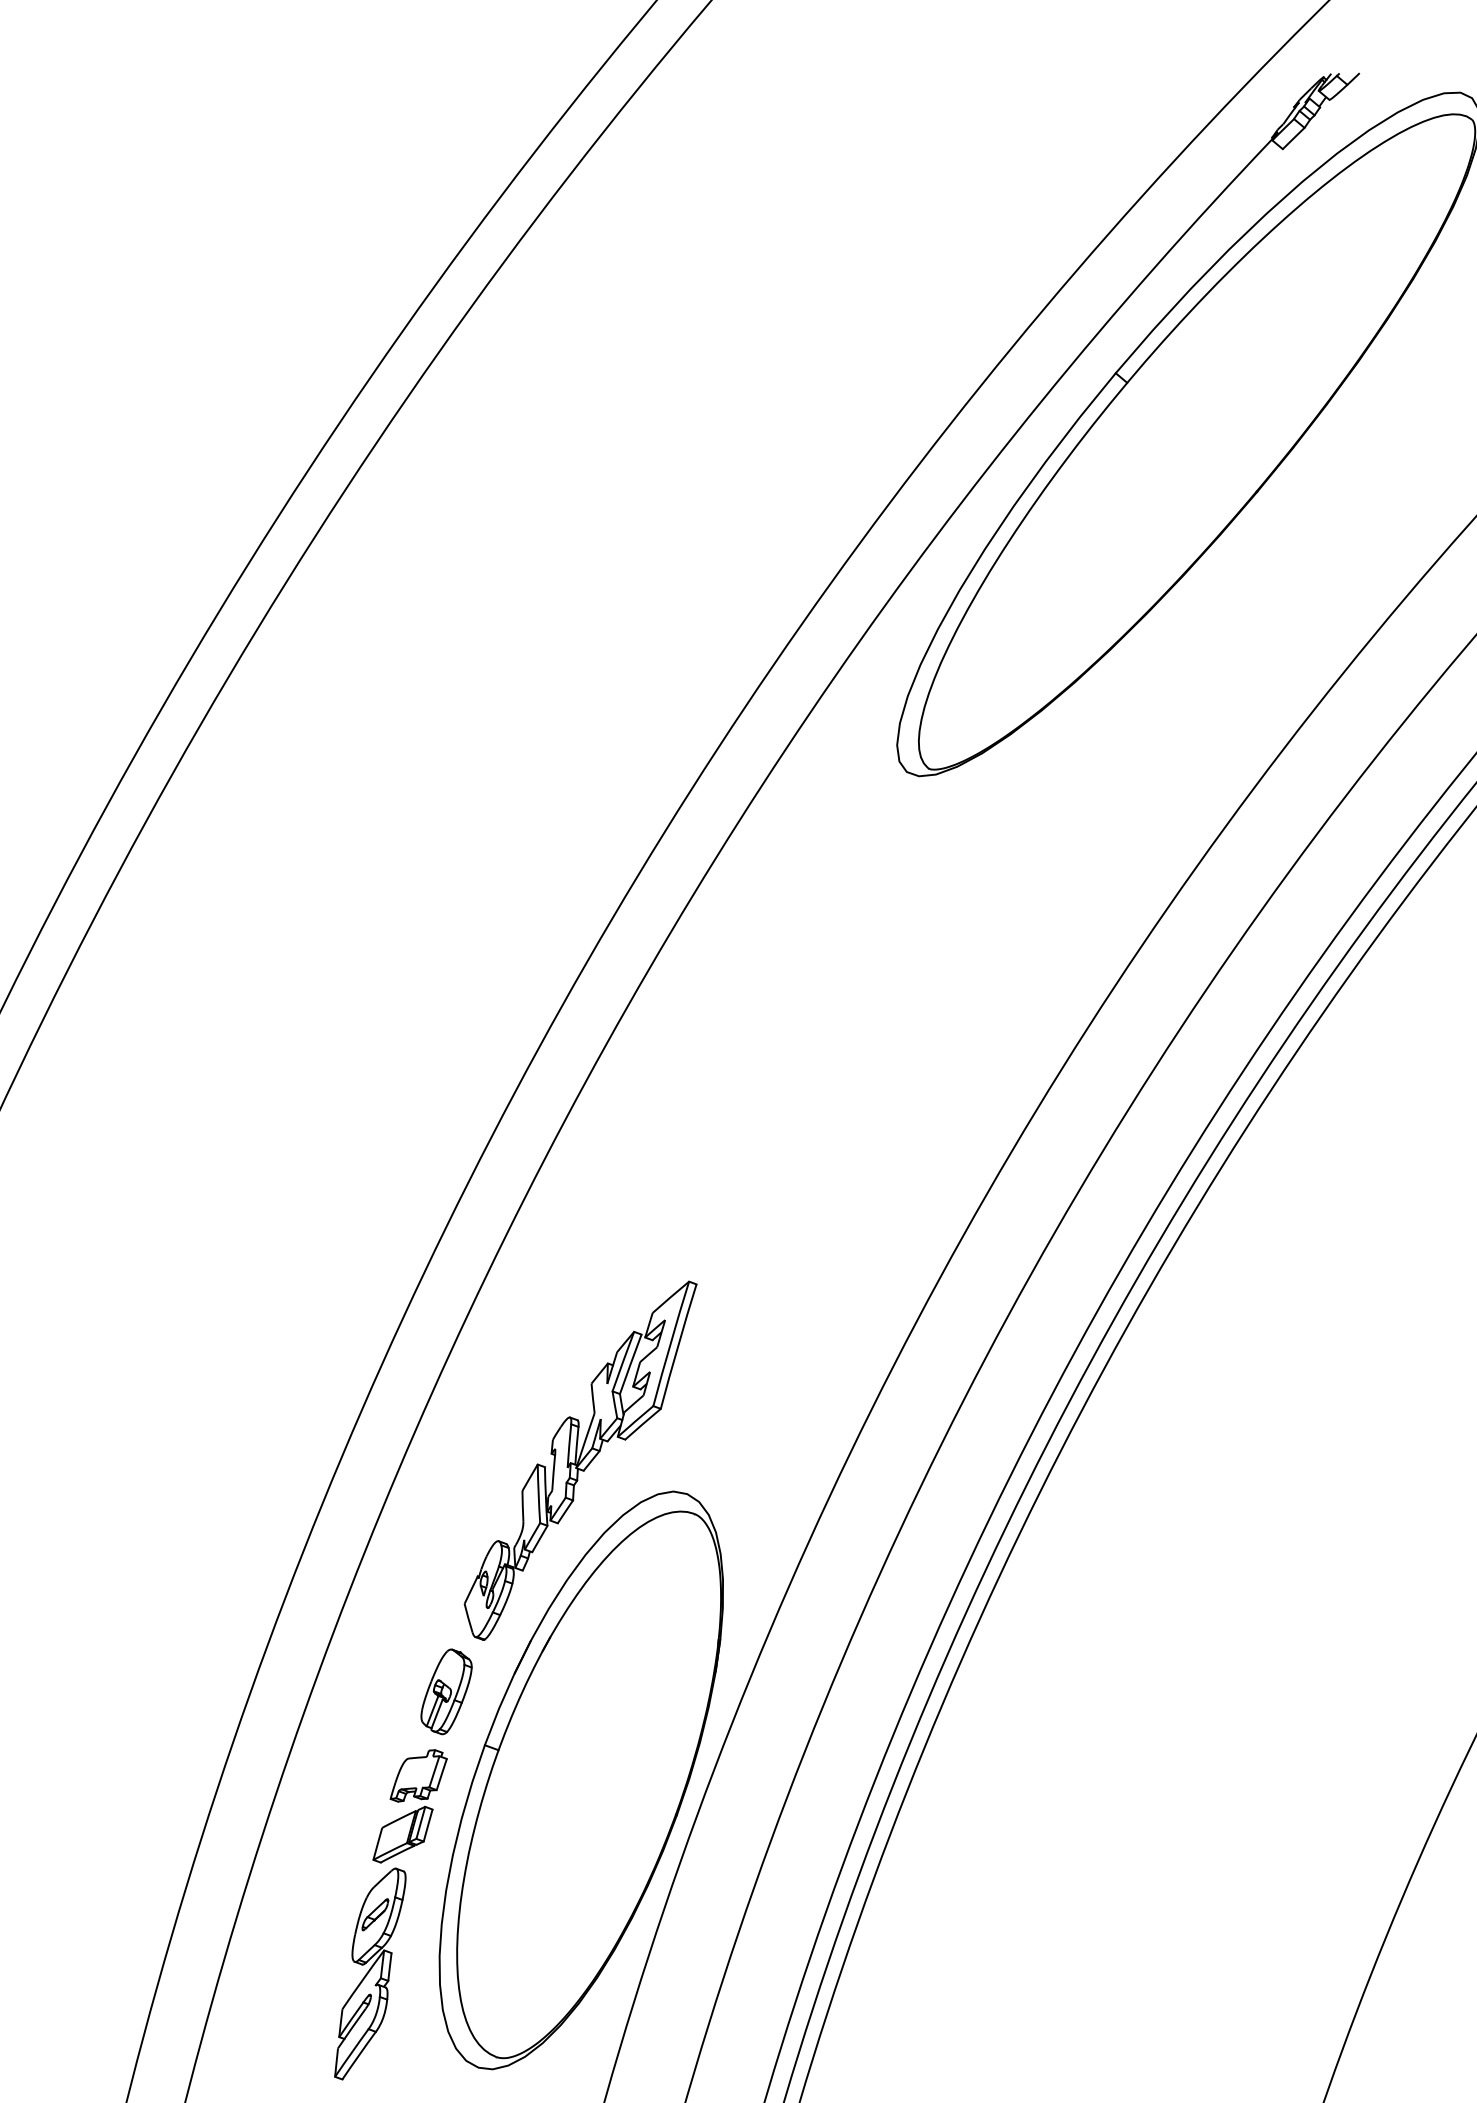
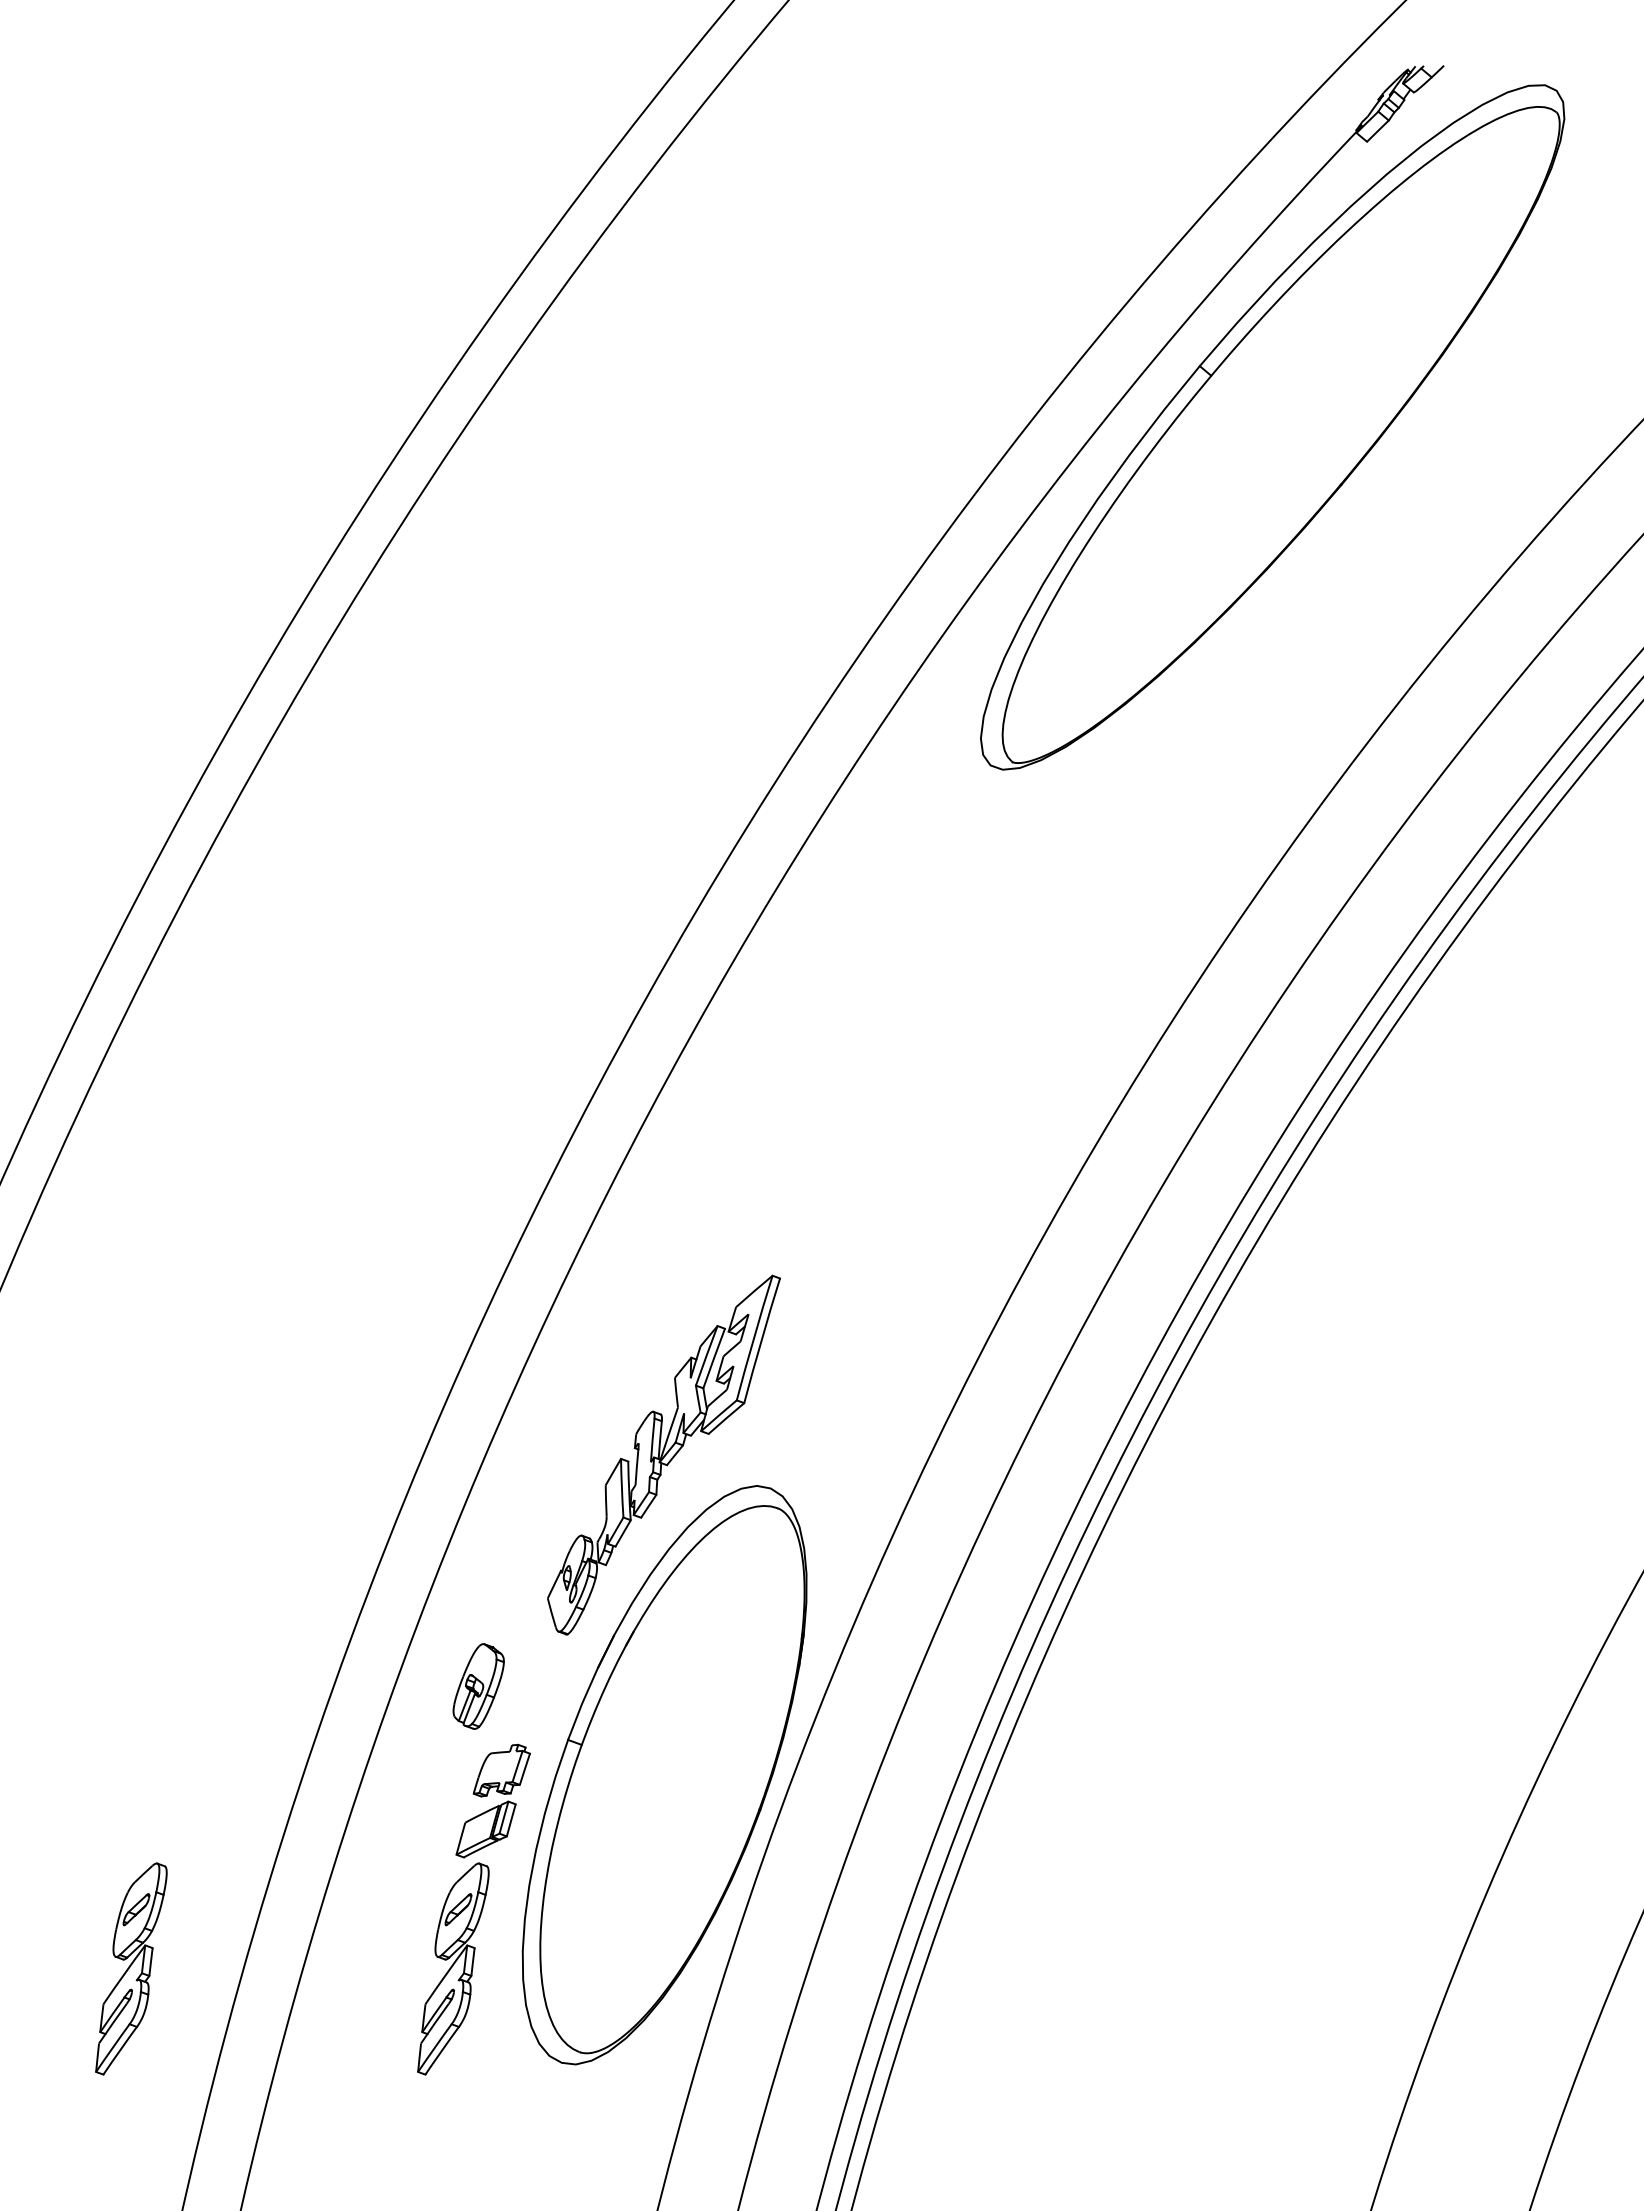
part: (446, 1691) -> (478, 1686), moved
part: (48, 1973) -> (131, 1968), added

